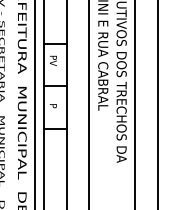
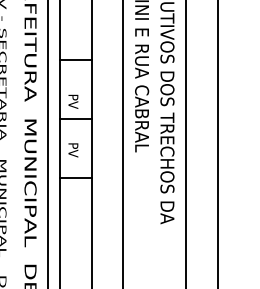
text: (53, 60) -> (73, 101), moved
text: (53, 111) -> (73, 153), P -> PV

